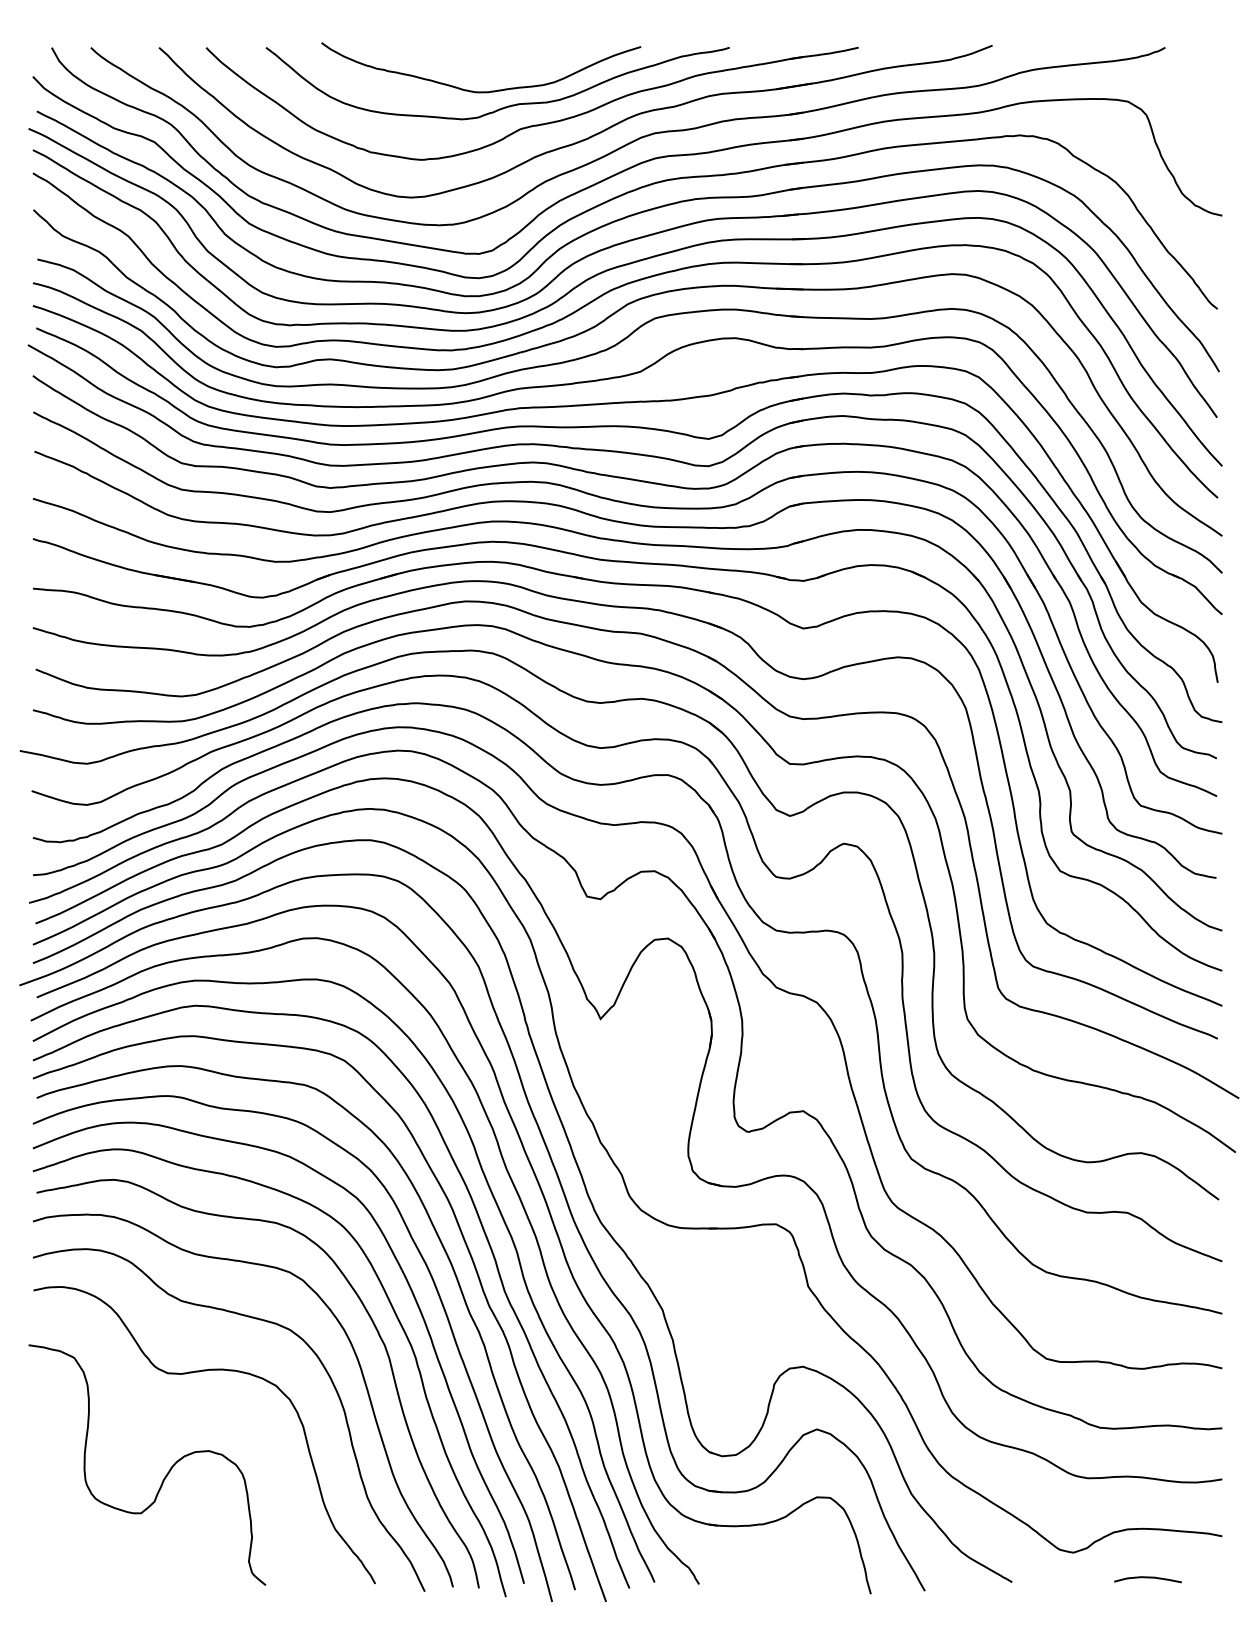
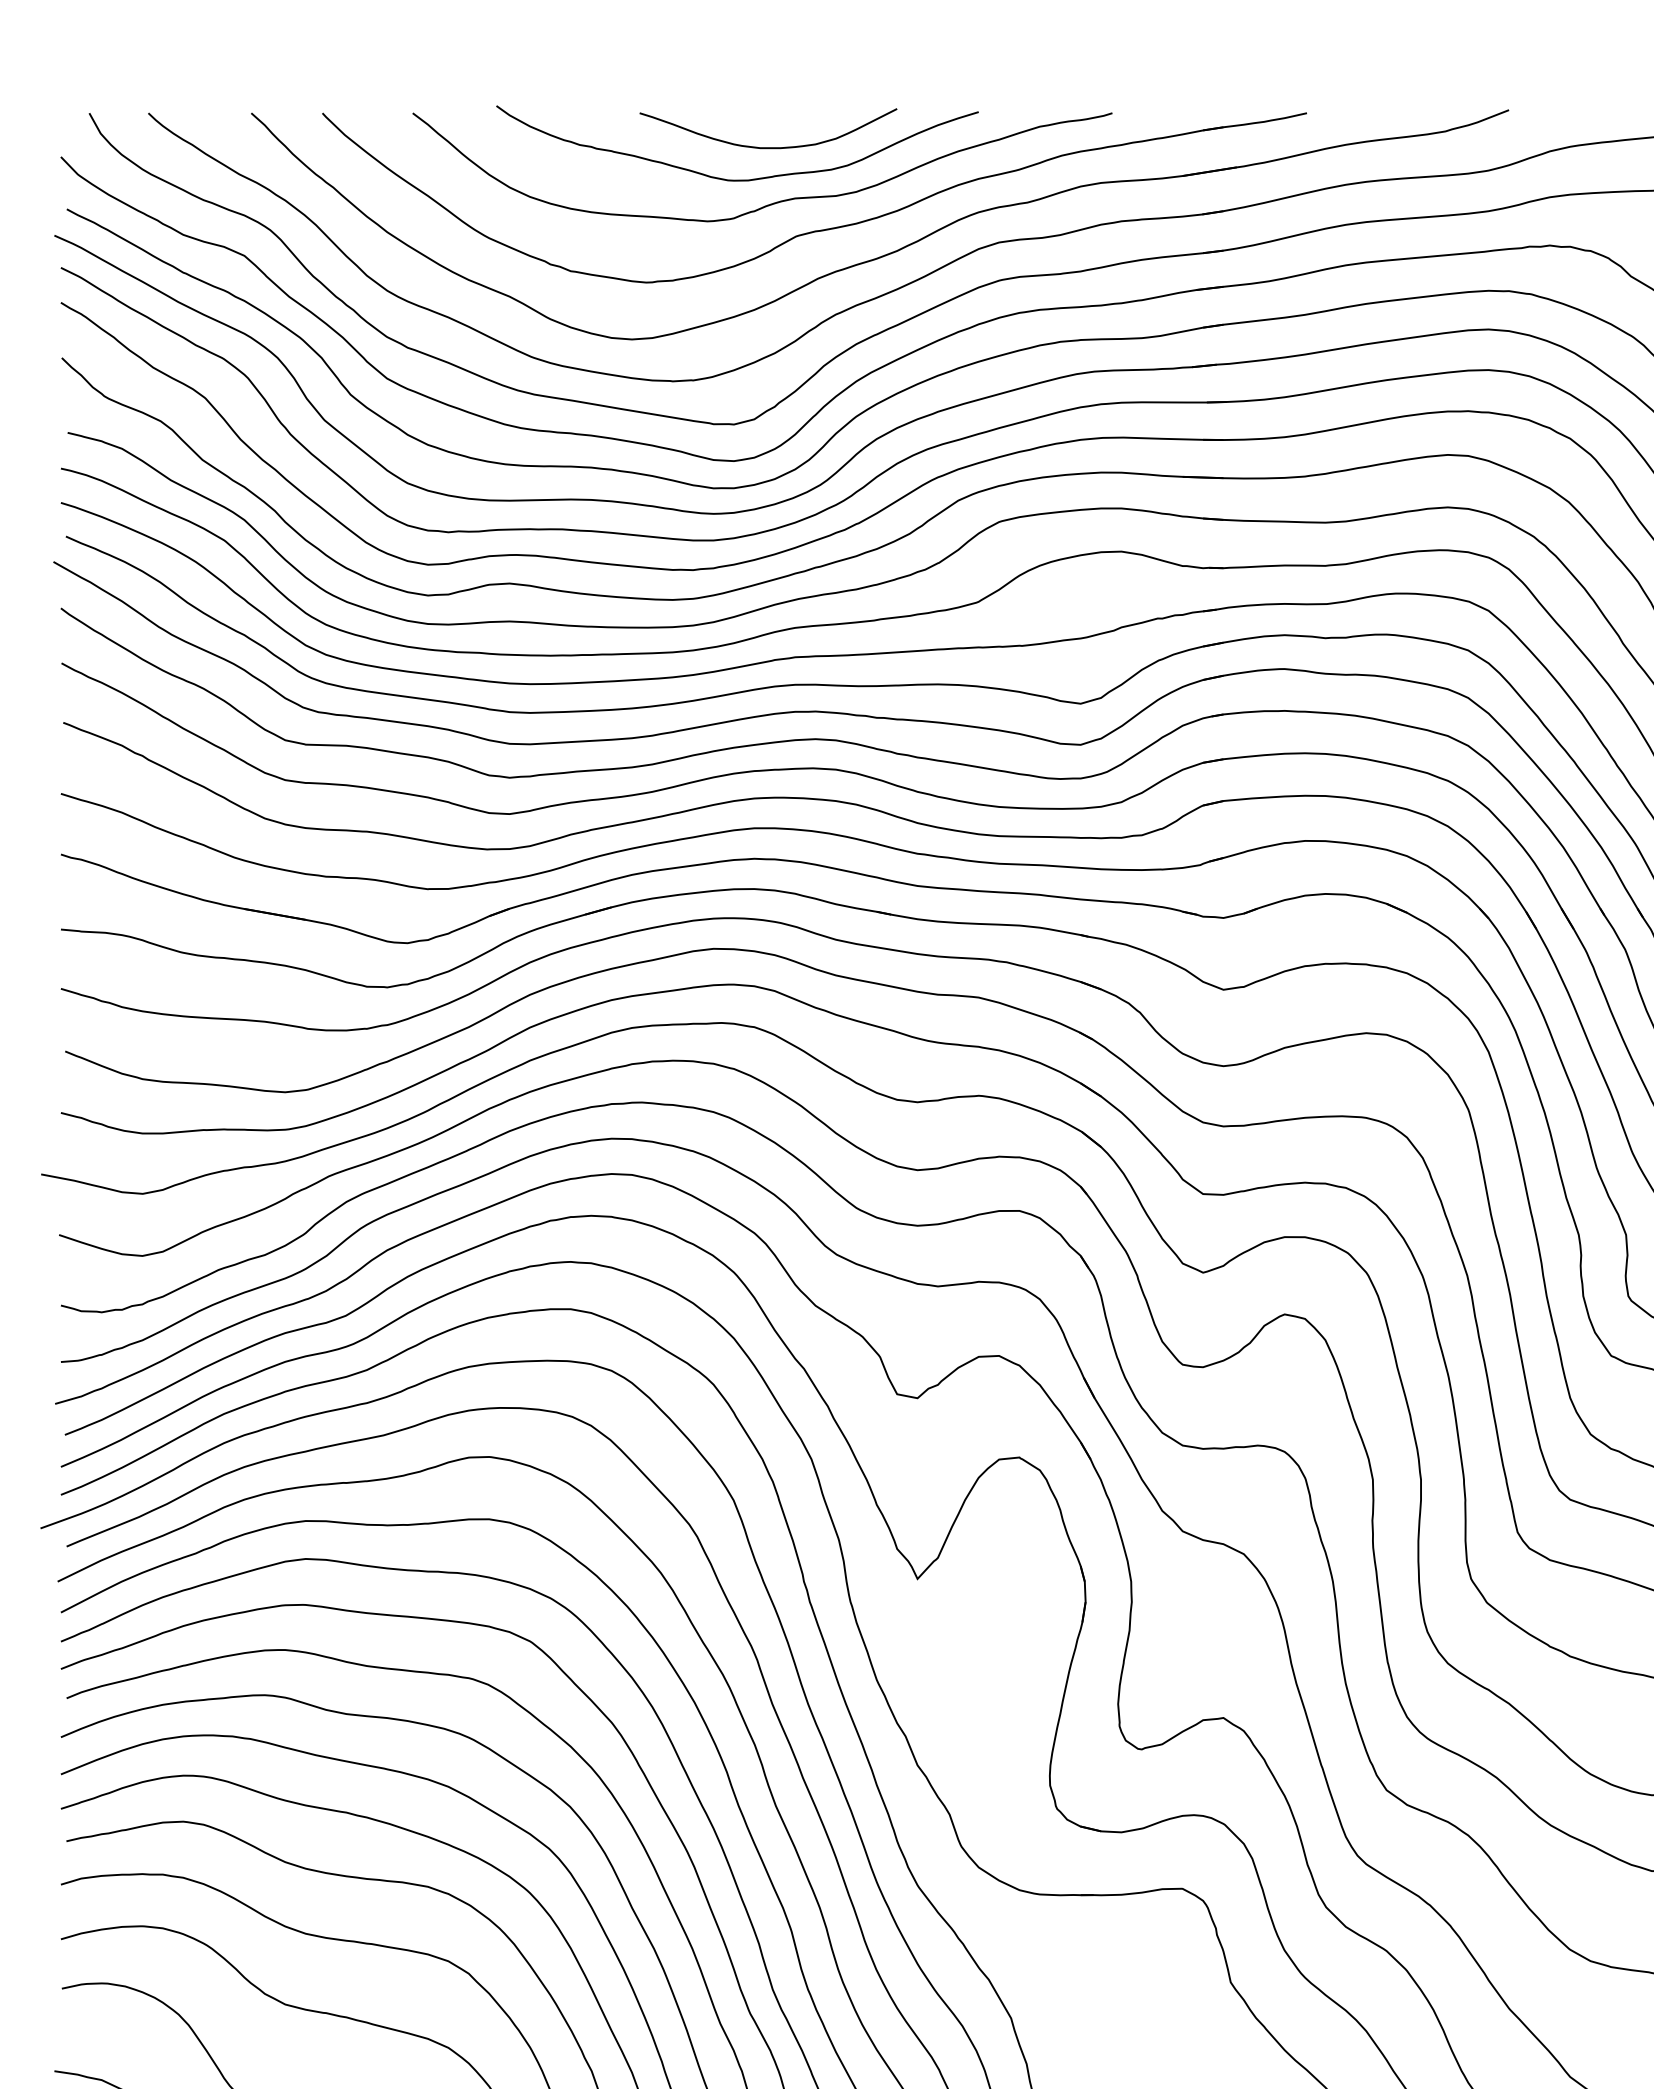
curve: (501, 69) -> (768, 146), added

